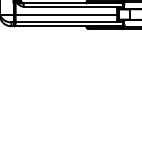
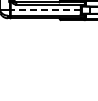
line: (65, 15) -> (45, 10), solid -> dashed

